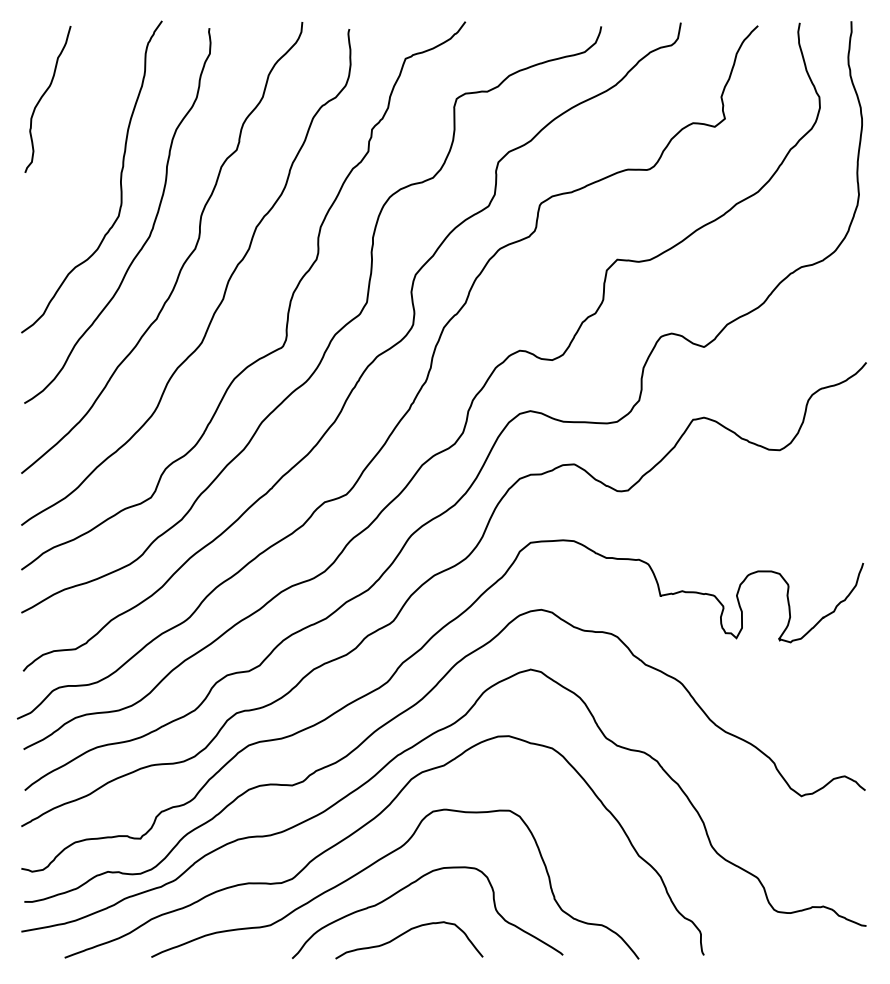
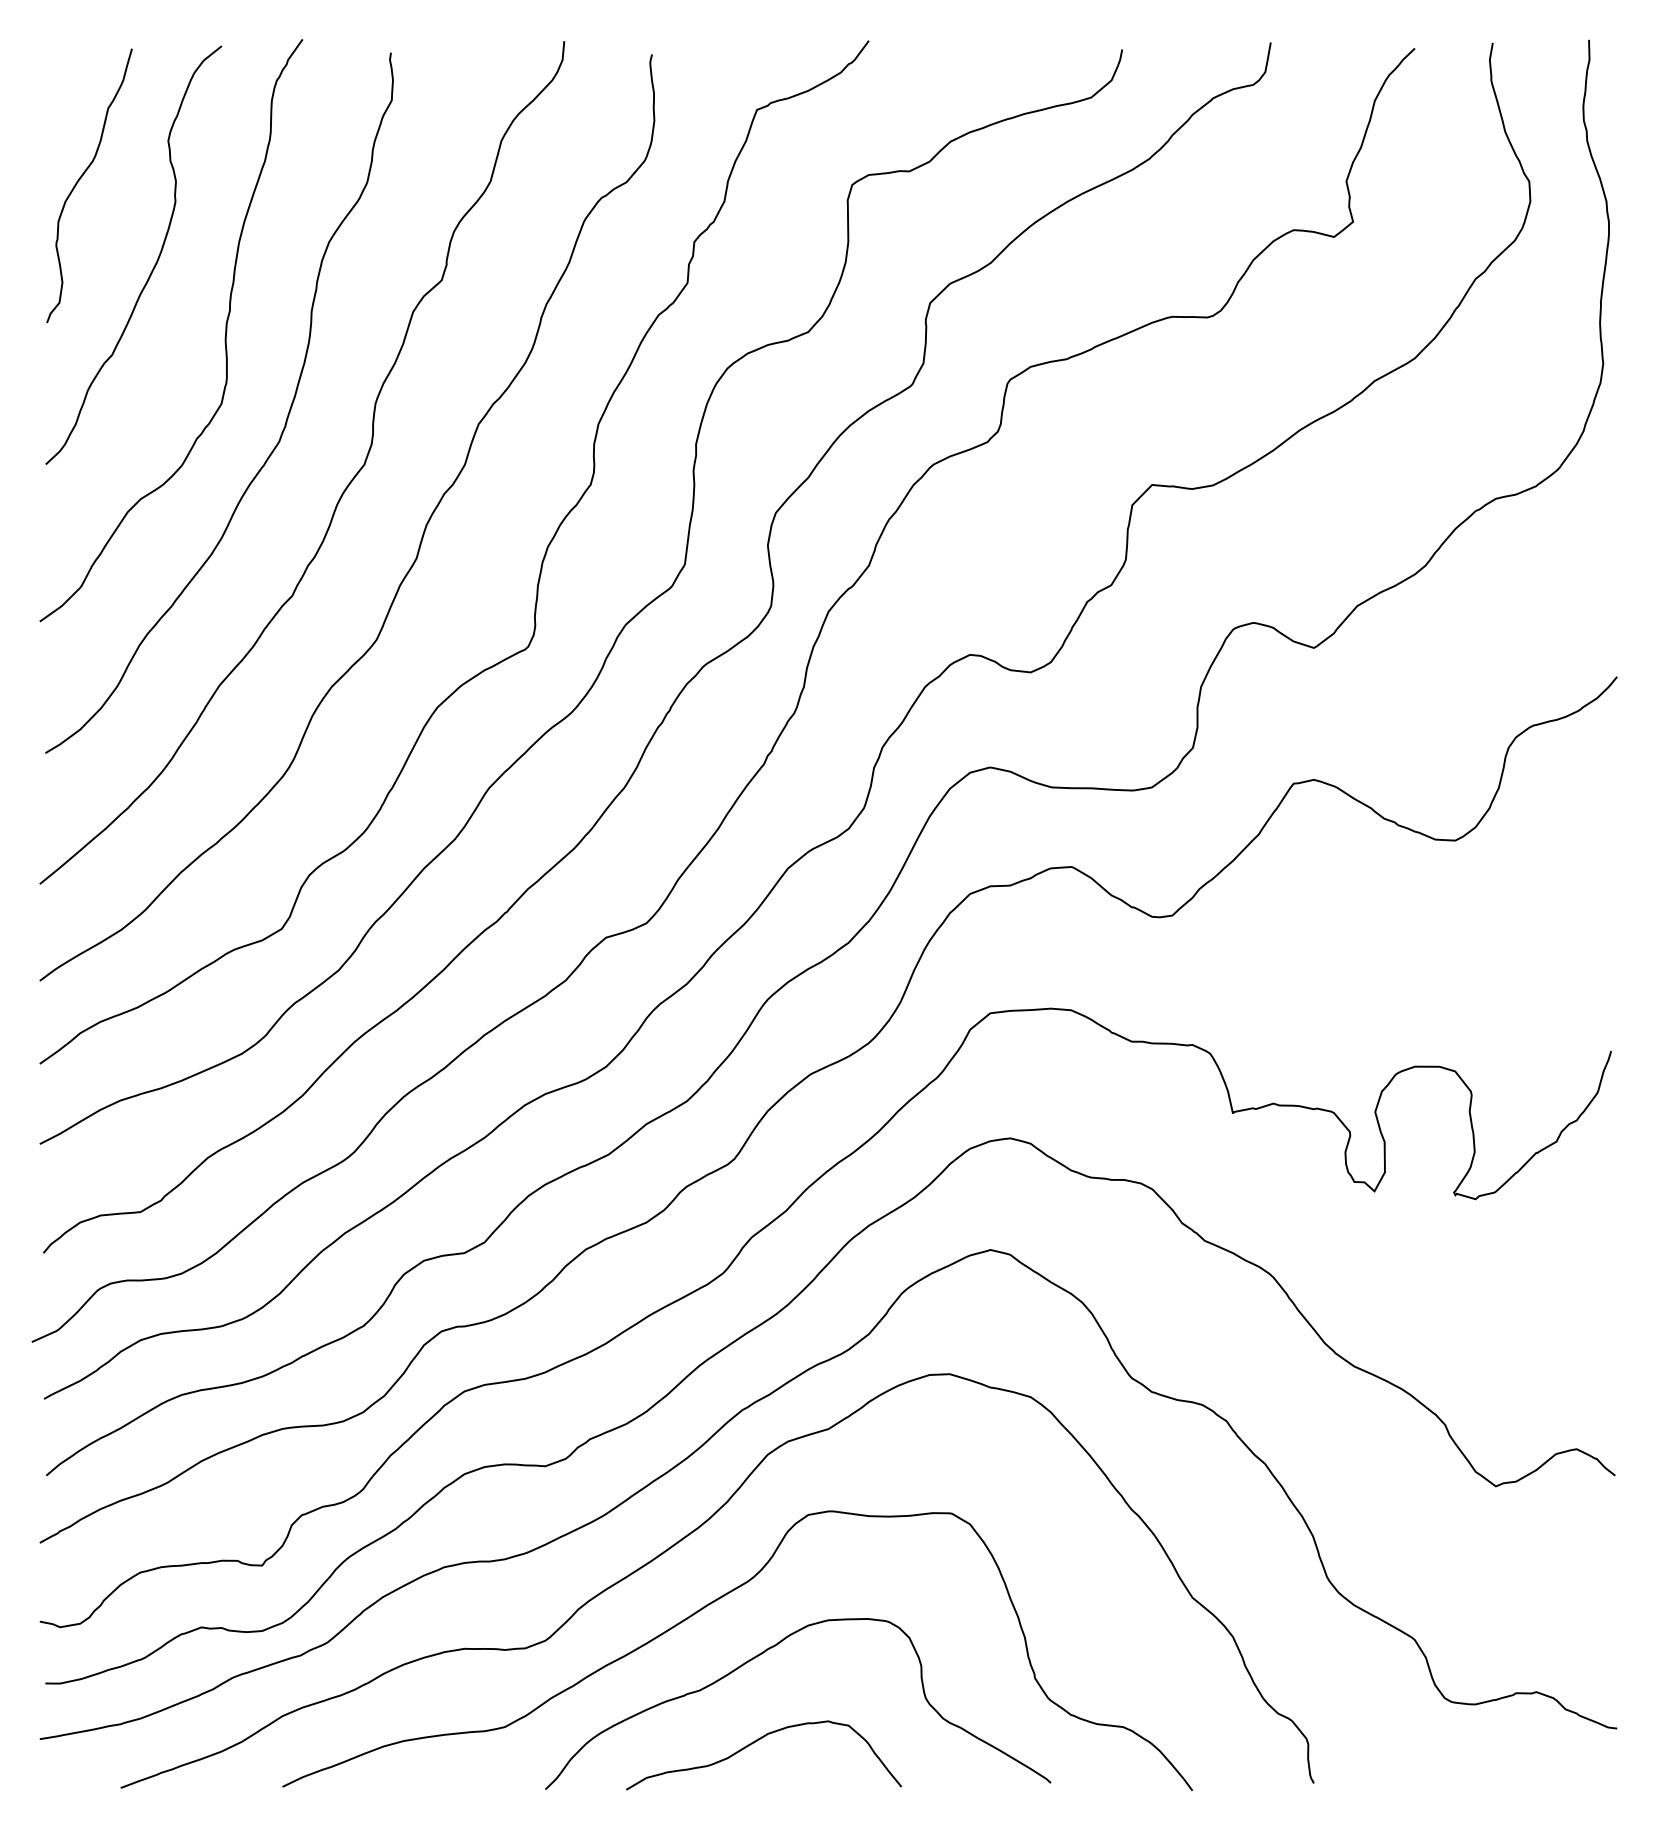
curve: (82, 141) -> (153, 264), added

